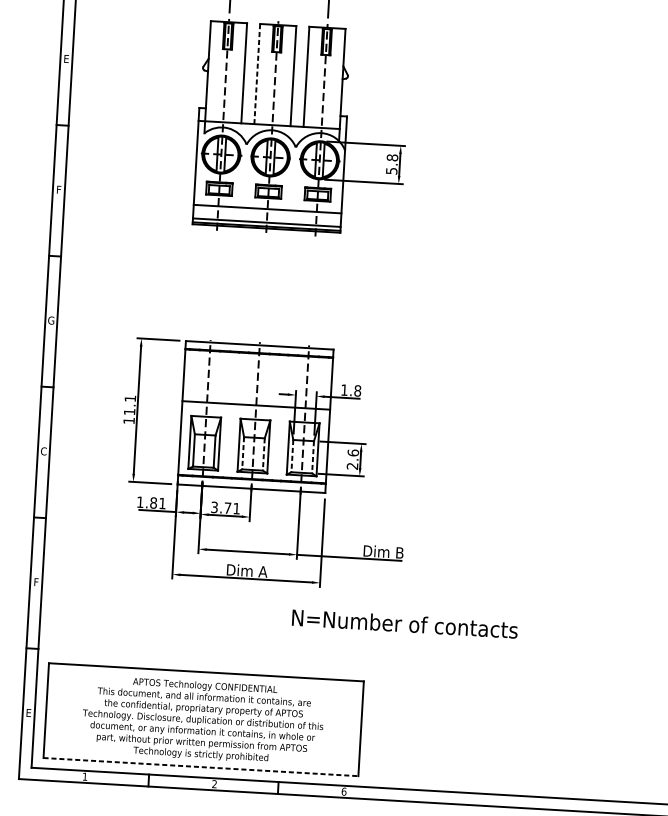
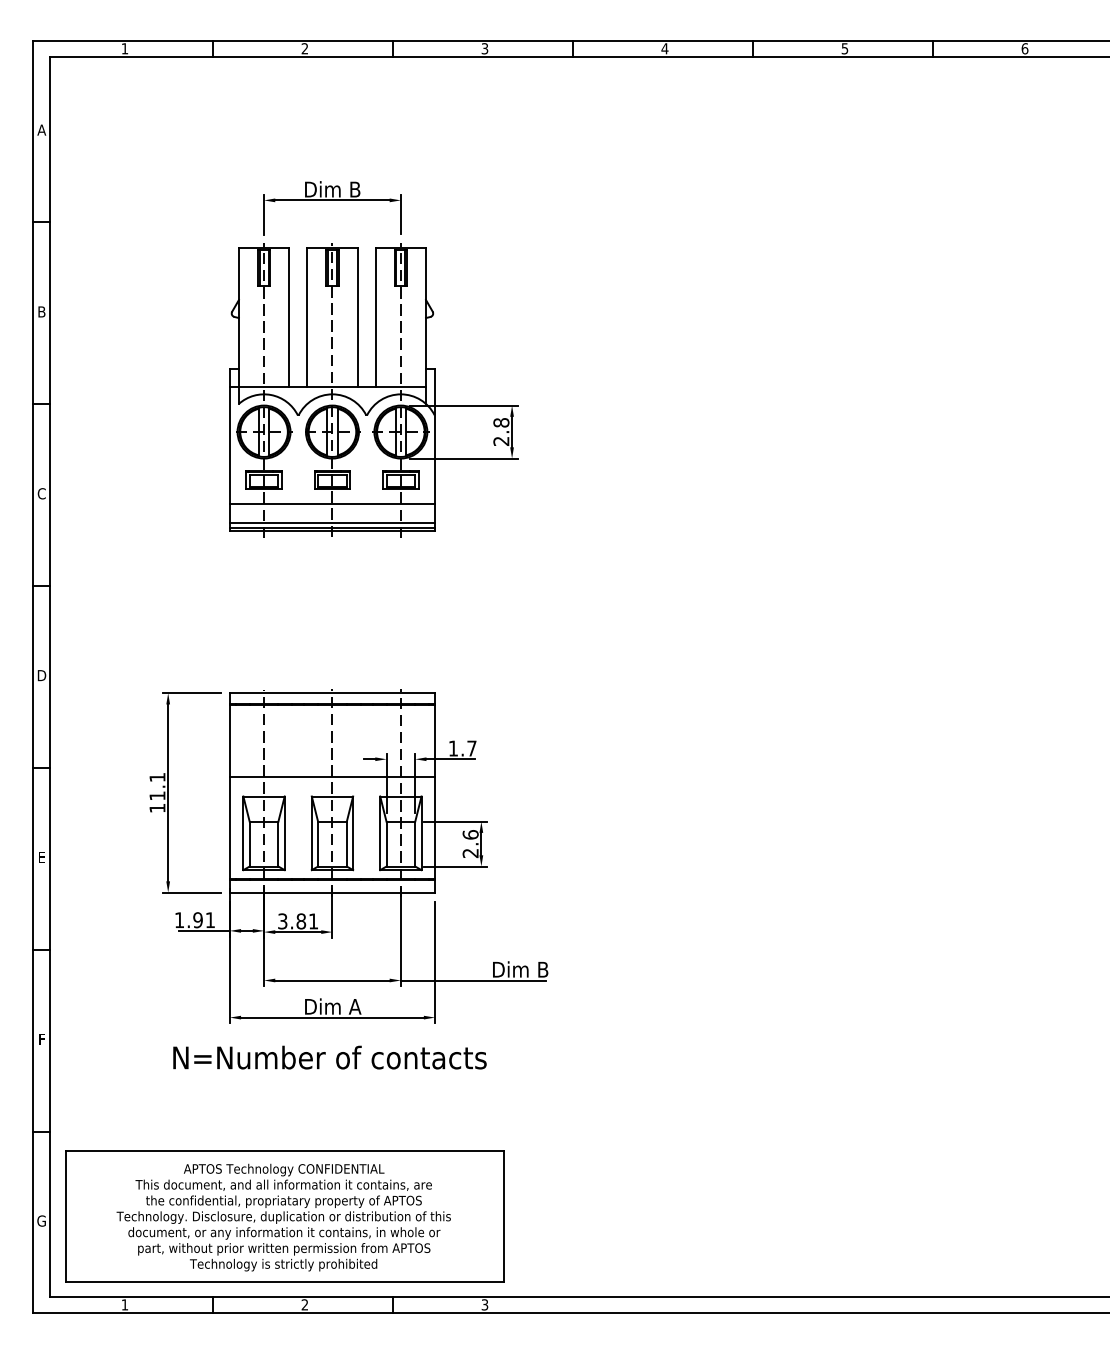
text: (66, 58) -> (41, 311), E -> B
line: (257, 73) -> (307, 317), dashed -> solid
text: (391, 170) -> (501, 440), 5.8 -> 2.8
text: (58, 189) -> (41, 493), F -> C
text: (51, 320) -> (41, 675), G -> D
text: (357, 390) -> (471, 748), 1.8 -> 1.7
text: (43, 451) -> (41, 857), C -> E
line: (243, 453) -> (318, 844), dashed -> solid
line: (263, 454) -> (346, 844), dashed -> solid
line: (292, 456) -> (386, 844), dashed -> solid
line: (313, 457) -> (415, 844), dashed -> solid
text: (153, 503) -> (197, 920), 1.81 -> 1.91
text: (228, 508) -> (301, 921), 3.71 -> 3.81
text: (404, 623) -> (329, 1057), moved
text: (28, 712) -> (41, 1220), E -> G
line: (200, 767) -> (284, 1282), dashed -> solid
text: (343, 791) -> (484, 1304), 6 -> 3

